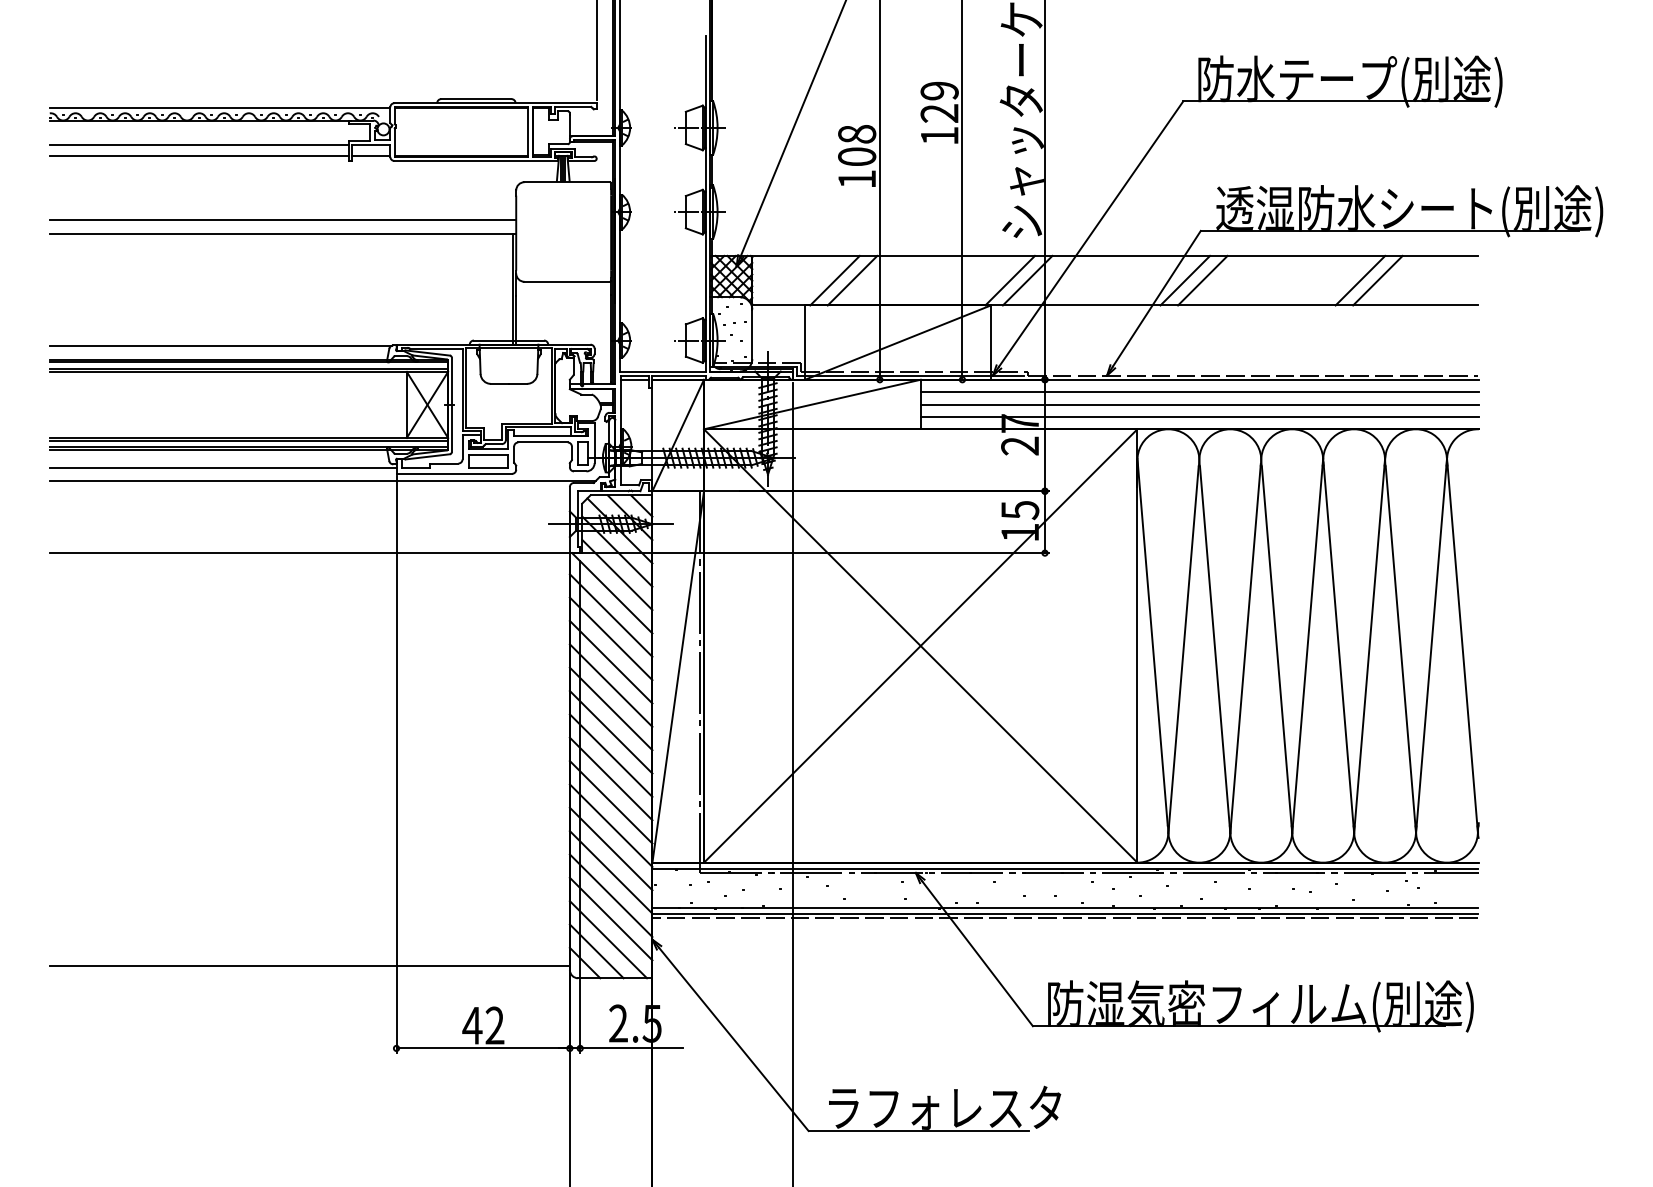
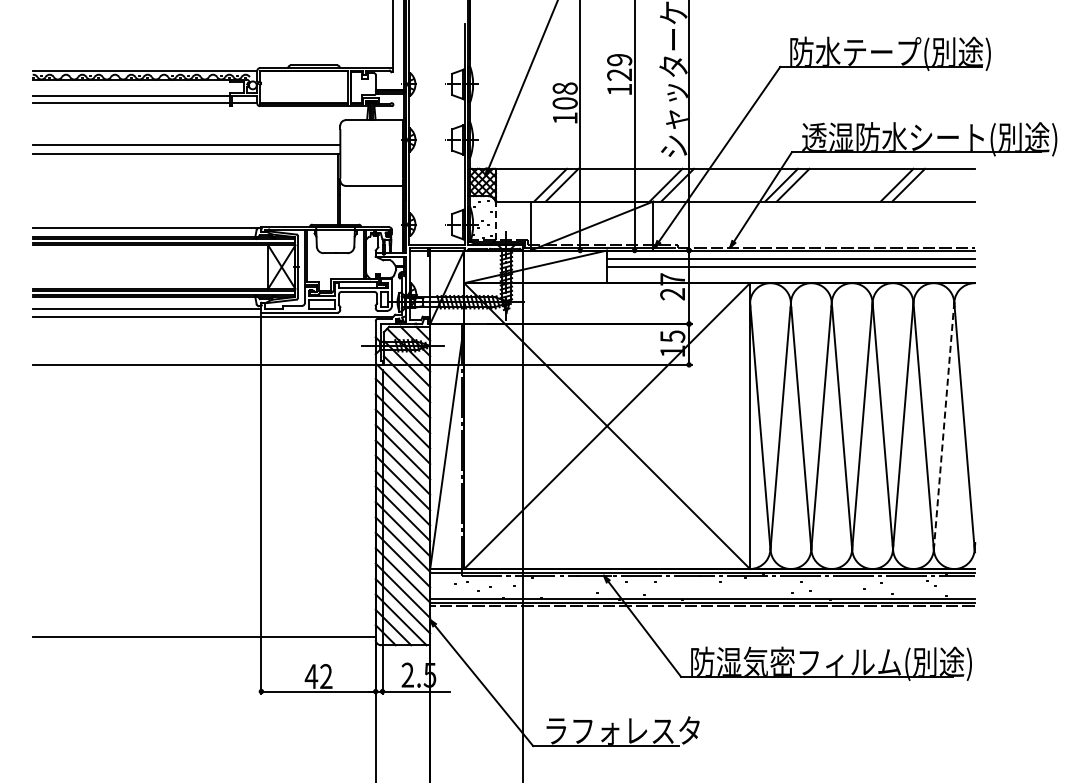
line: (752, 335) -> (496, 221), solid -> dashed
line: (1200, 417) -> (791, 275), removed
line: (1432, 646) -> (944, 426), solid -> dashed

